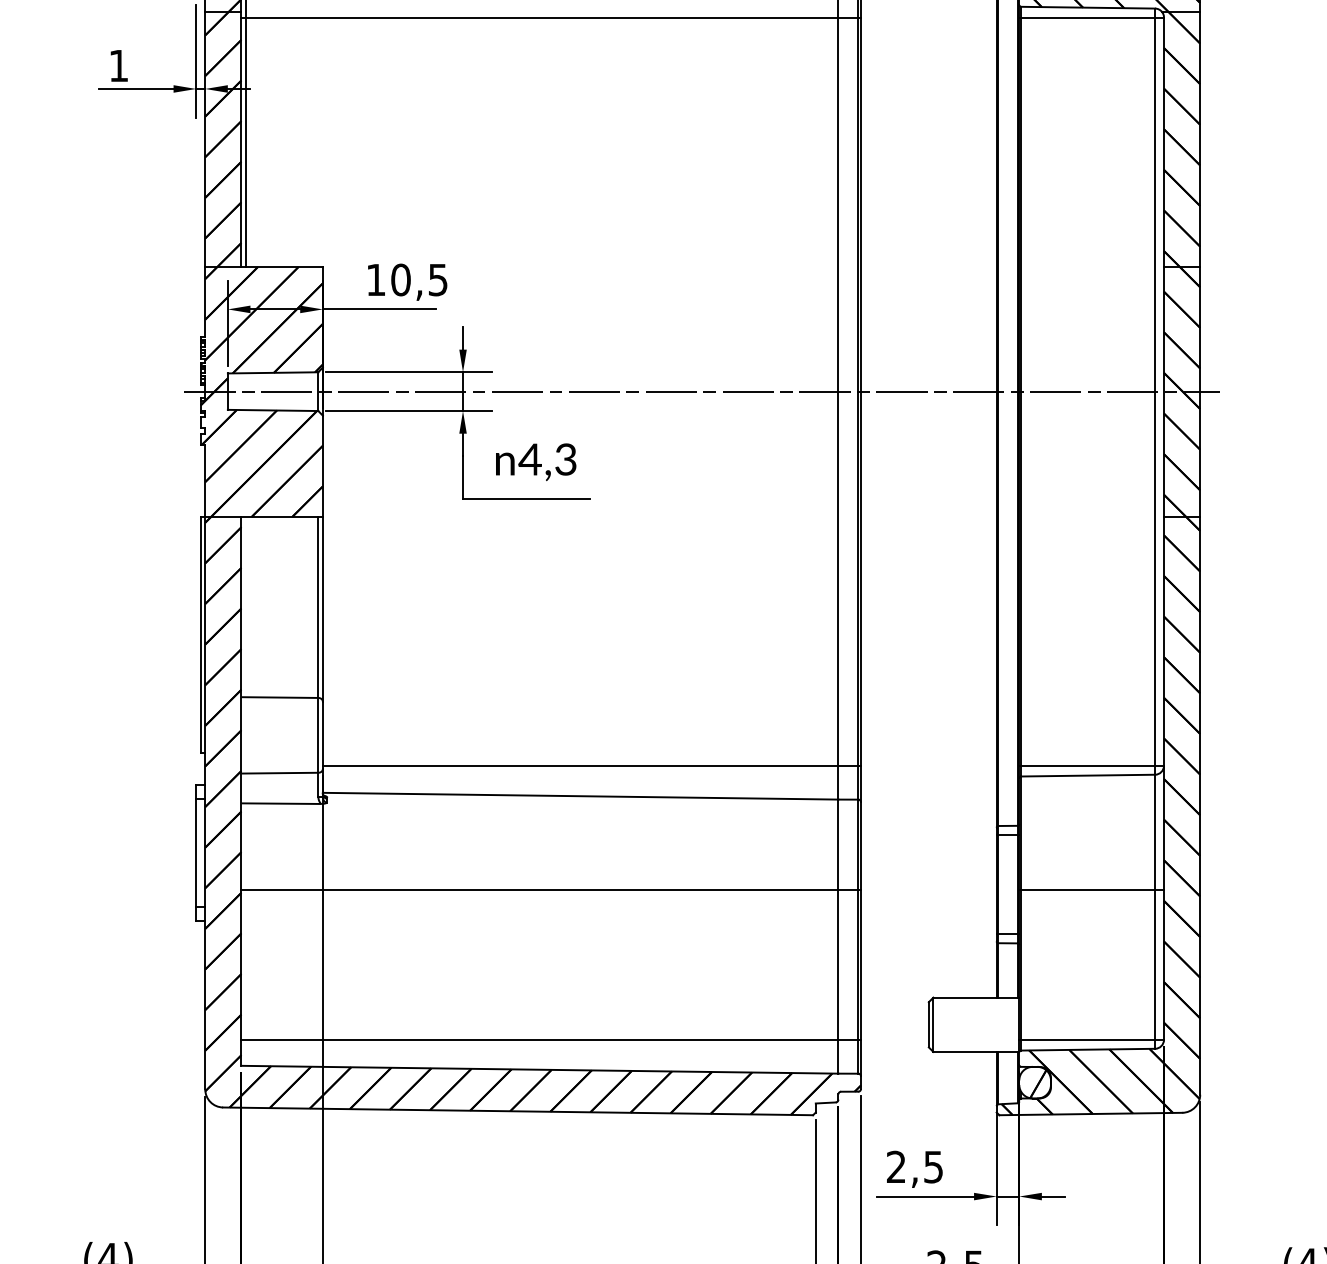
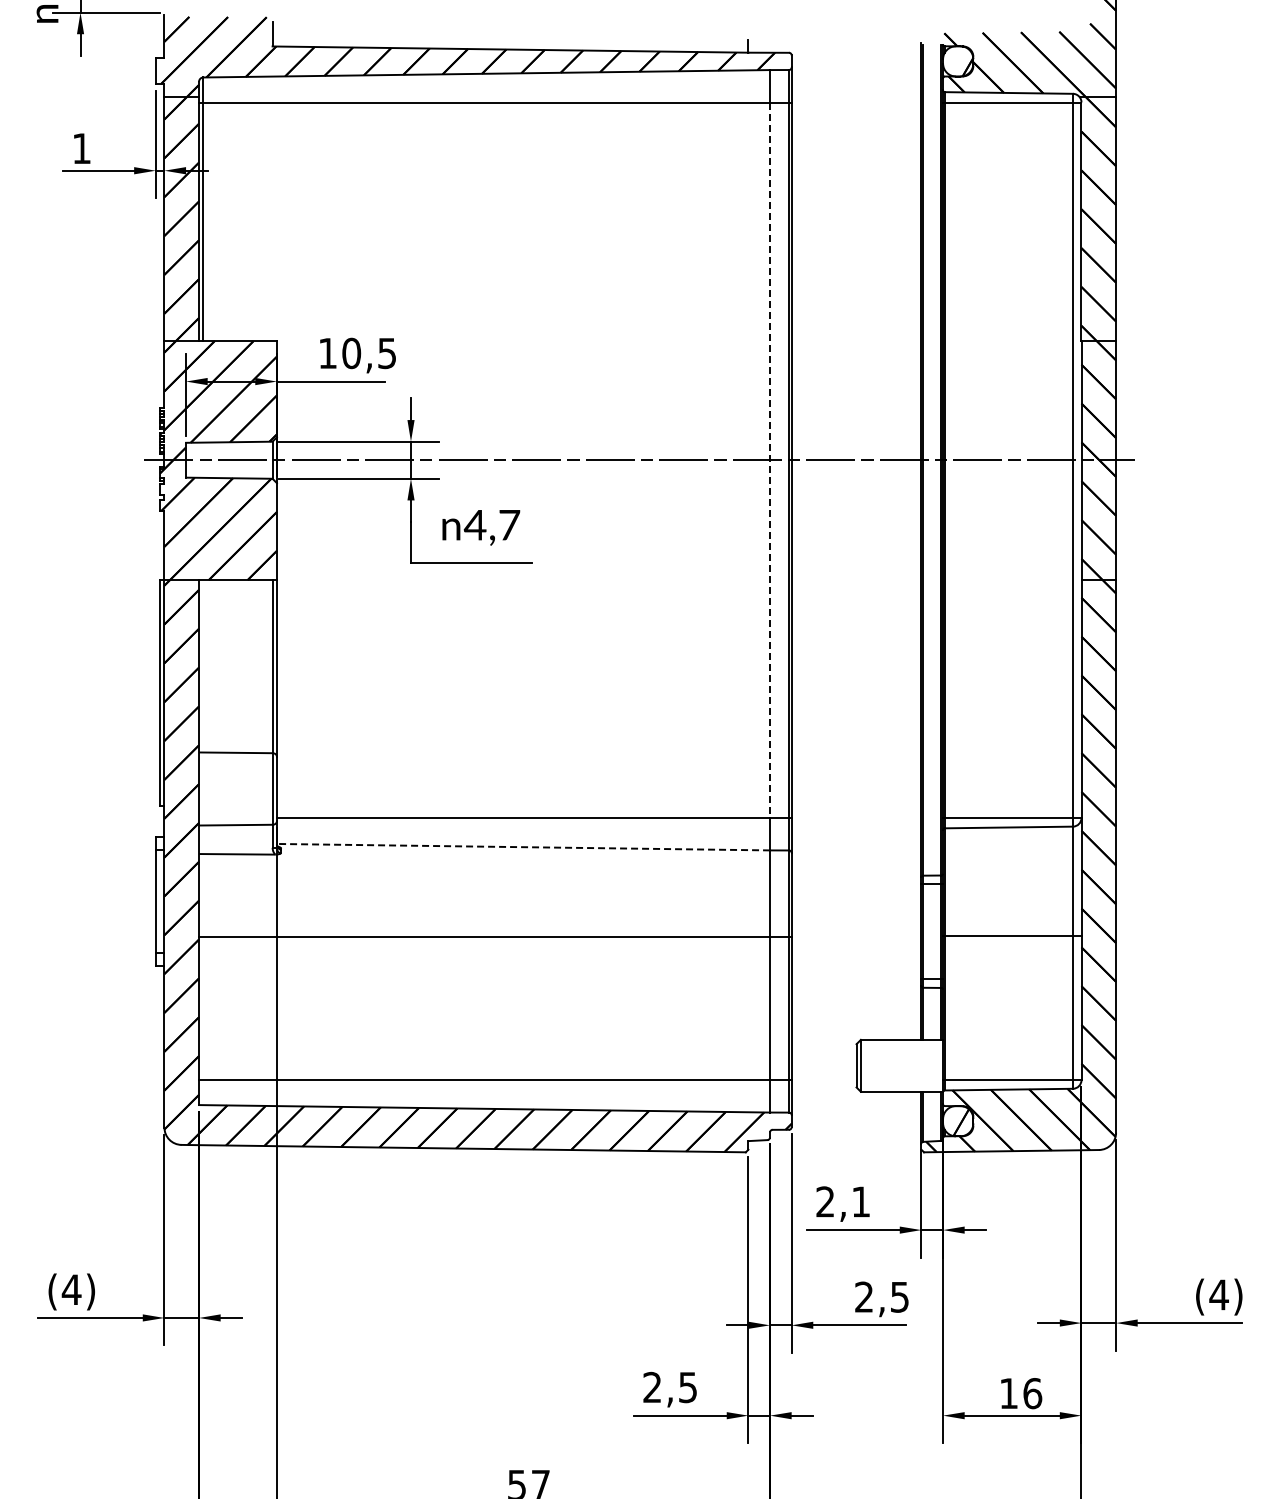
line: (838, 391) -> (770, 460), solid -> dashed
text: (566, 458) -> (509, 524), 4,3 -> 4,7
line: (580, 796) -> (523, 847), solid -> dashed
text: (932, 1166) -> (860, 1201), 2,5 -> 2,1

